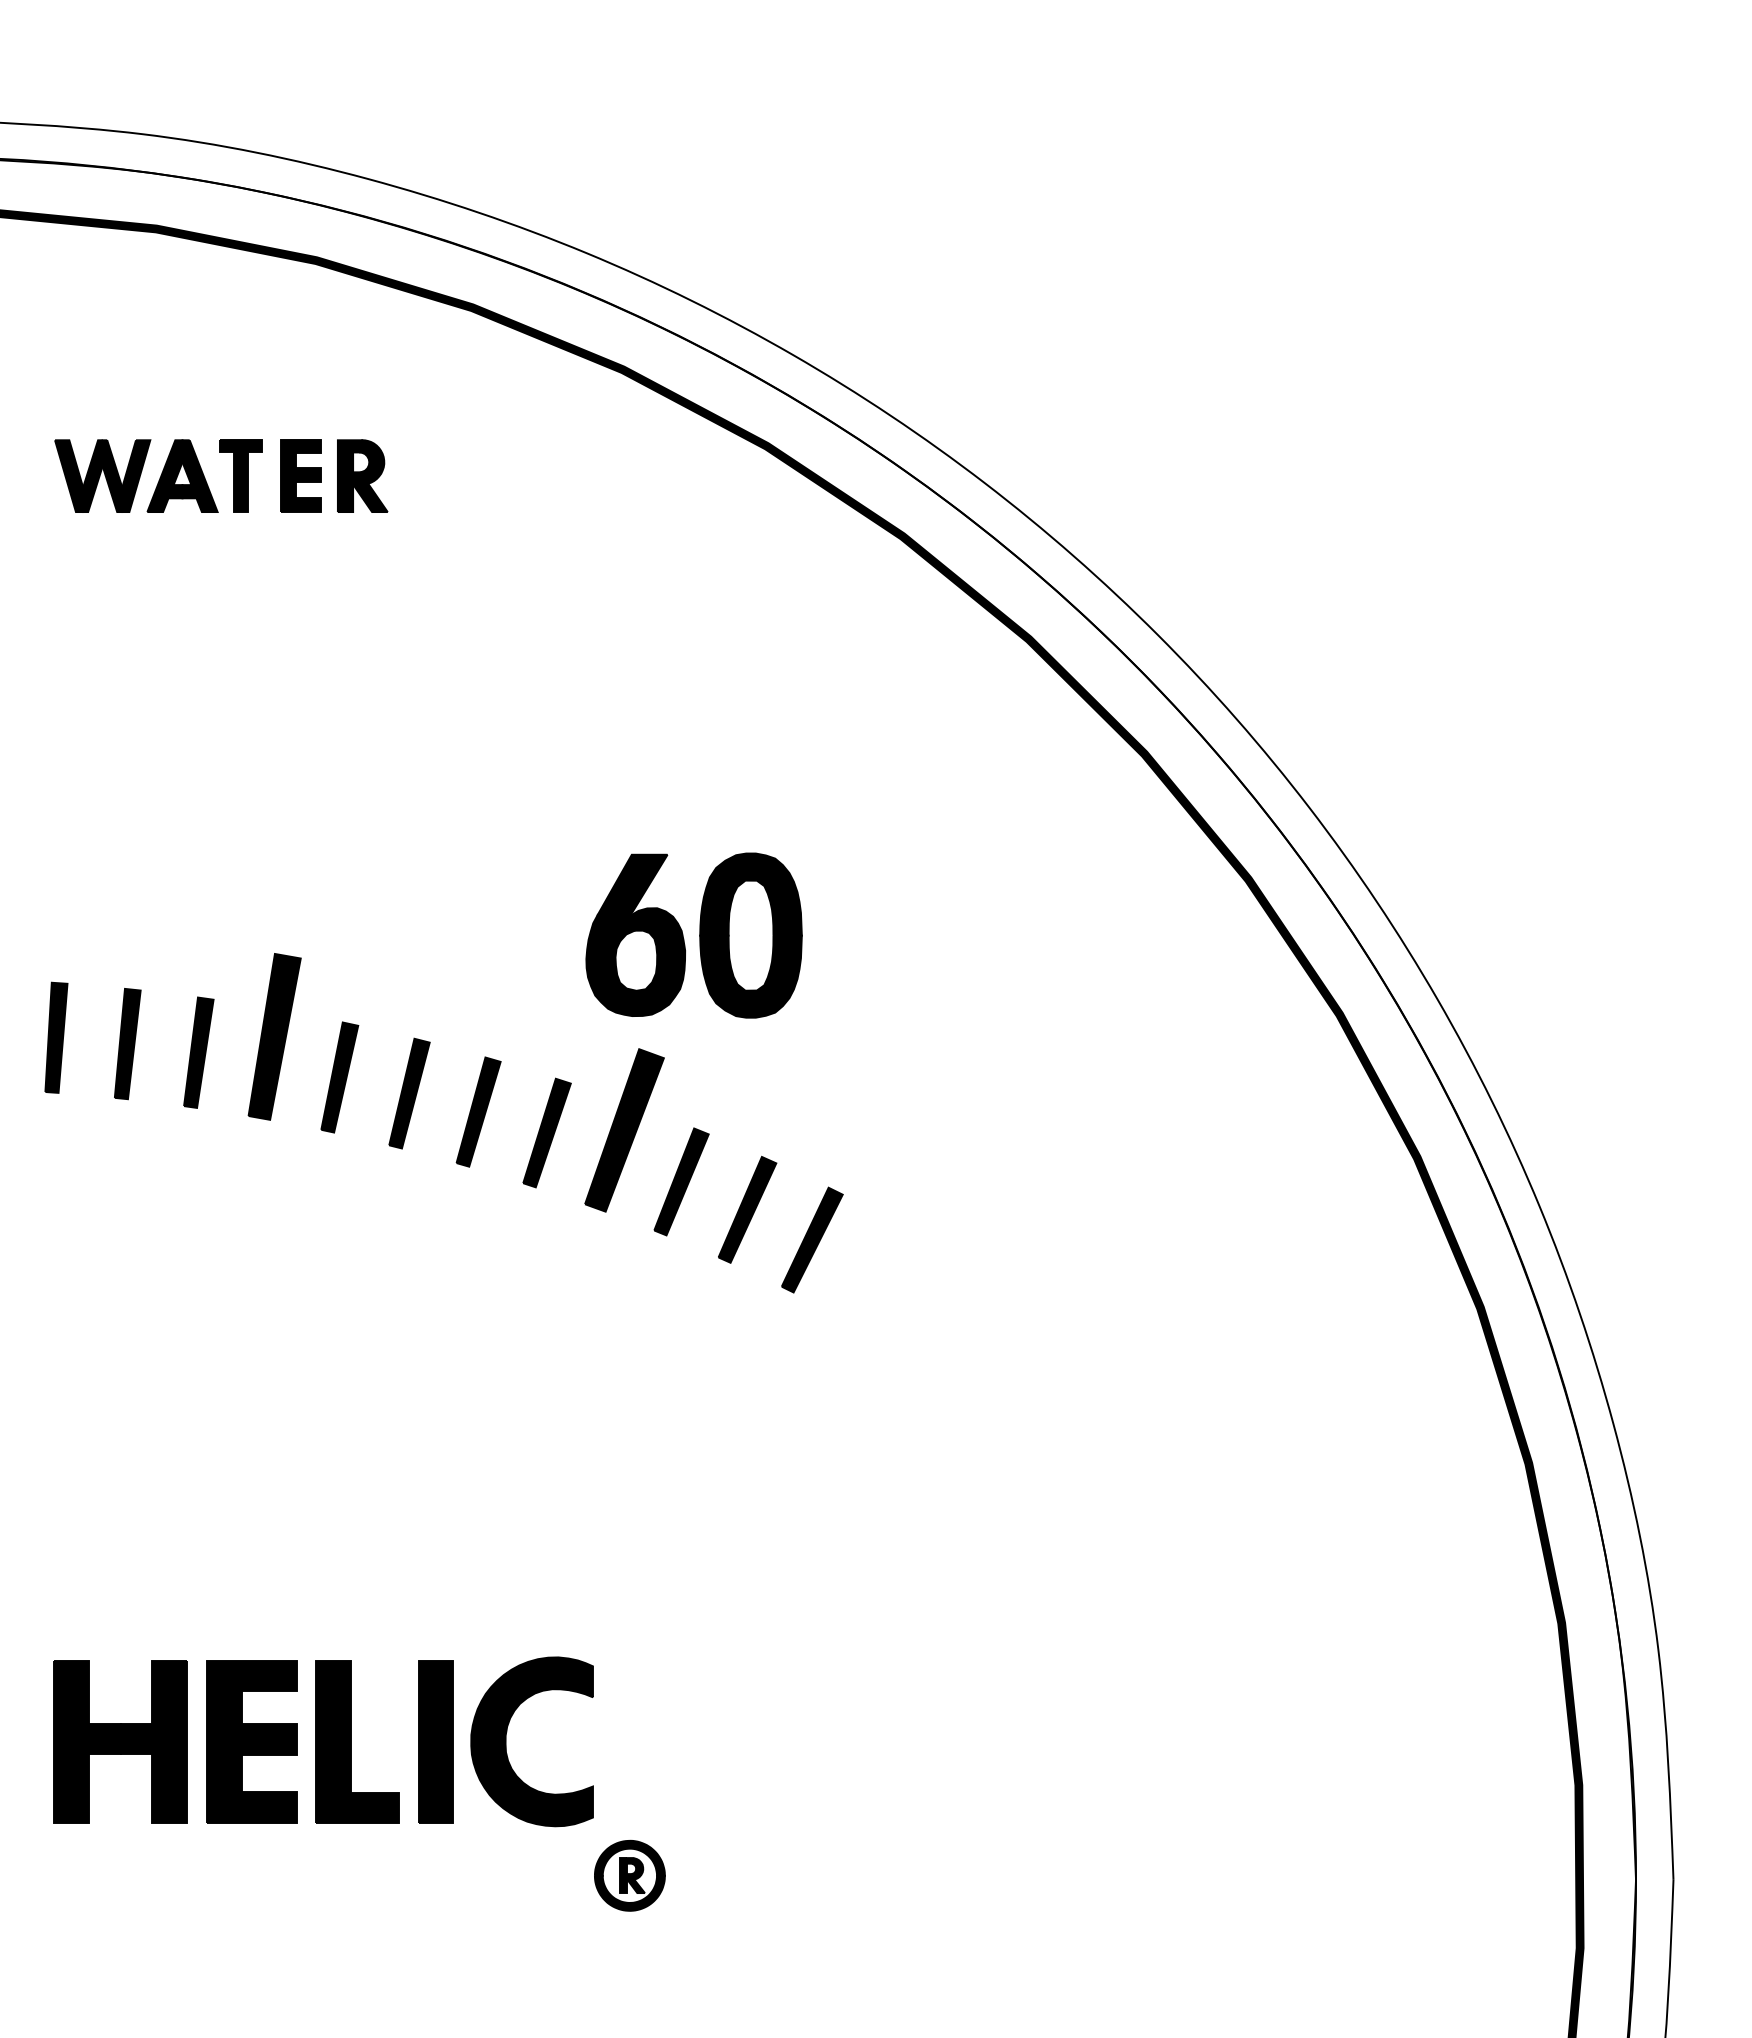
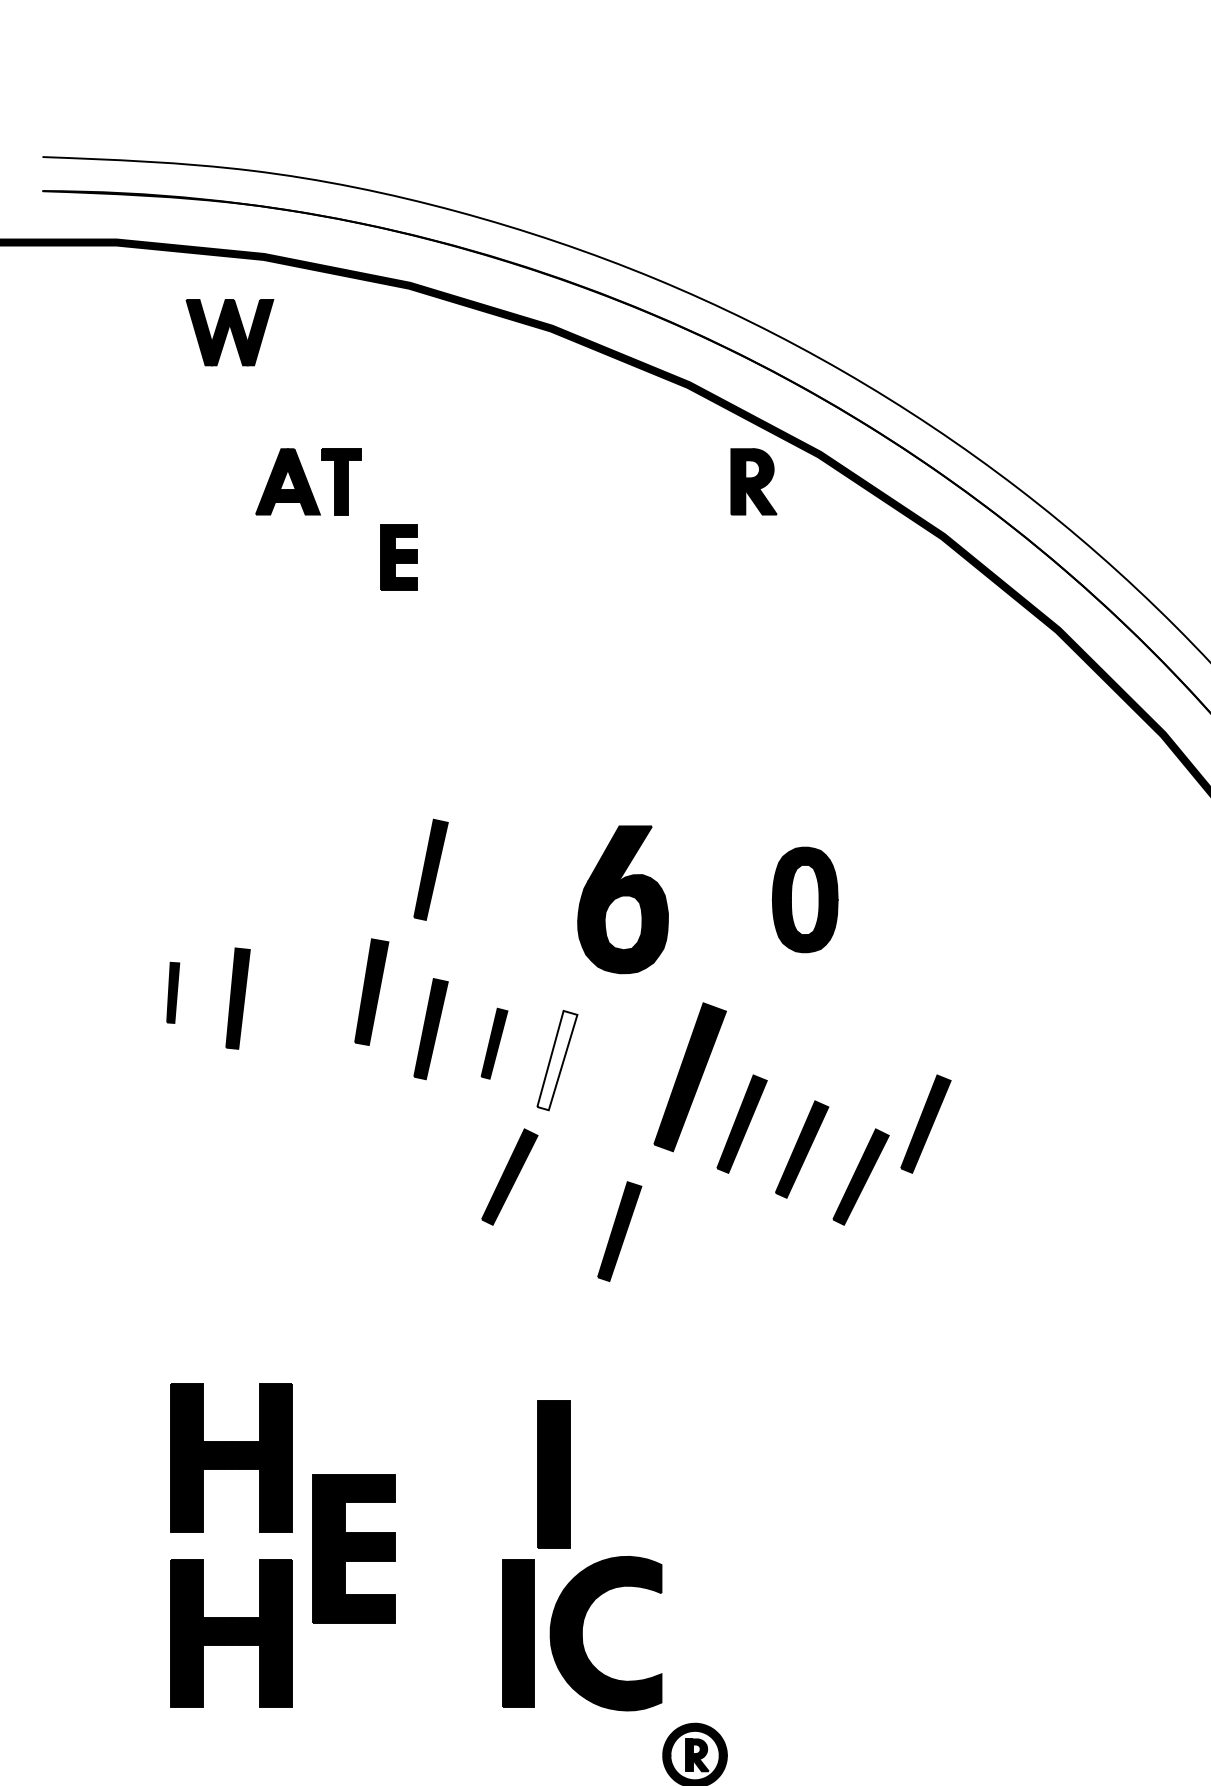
part: (102, 475) -> (229, 332), moved
part: (300, 475) -> (398, 556), moved
part: (362, 475) -> (753, 481), moved
part: (339, 902) -> (430, 869), added
part: (635, 934) -> (622, 898), moved
part: (750, 935) -> (804, 899), size x0.7
part: (274, 1036) -> (371, 991), size x0.7
part: (56, 1037) -> (173, 992), size x0.6
part: (198, 1052) -> (302, 1006), removed
part: (409, 1093) -> (494, 1043), size x0.7
fill: (478, 1111) -> (557, 1060), removed
part: (546, 1132) -> (619, 1231), moved
part: (883, 1181) -> (925, 1123), added
part: (426, 1239) -> (509, 1176), added
part: (120, 1548) -> (231, 1457), added
part: (474, 1566) -> (553, 1474), added
part: (251, 1741) -> (353, 1548), moved
part: (357, 1741) -> (447, 1633), removed

